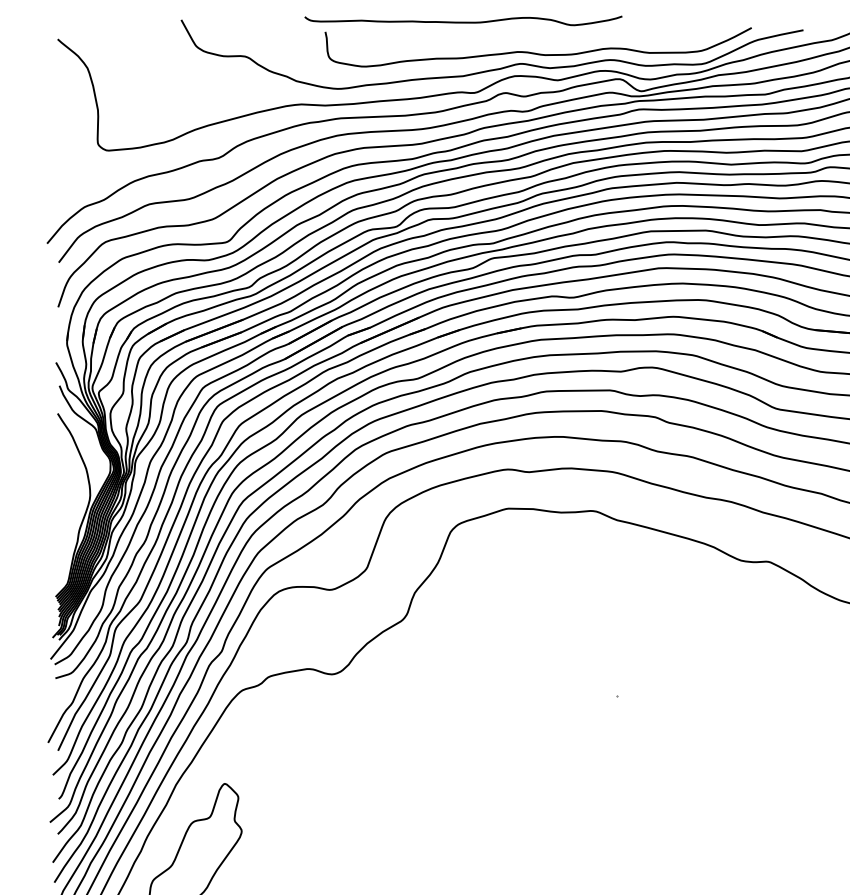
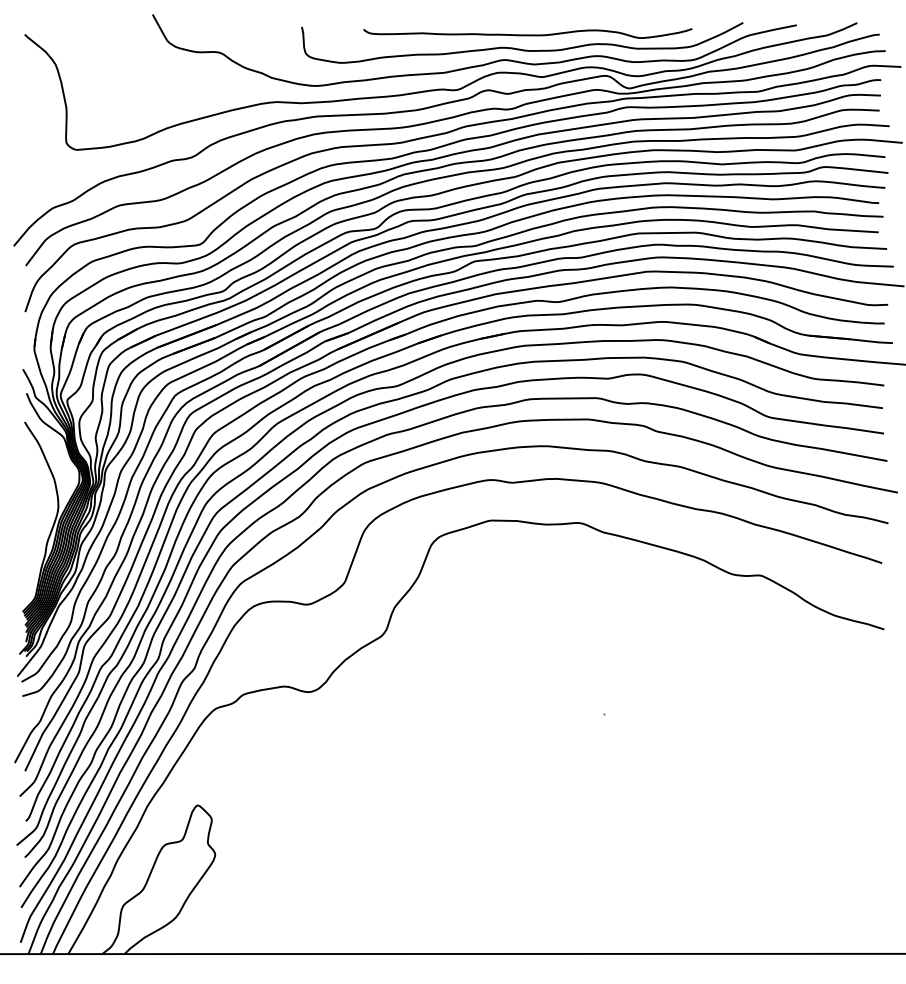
curve: (463, 21) -> (527, 34), moved

